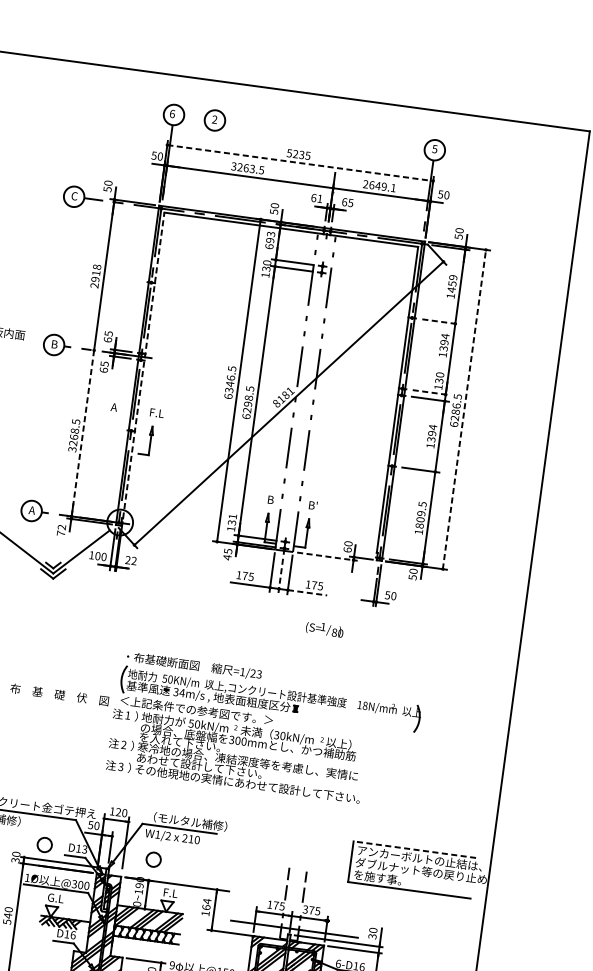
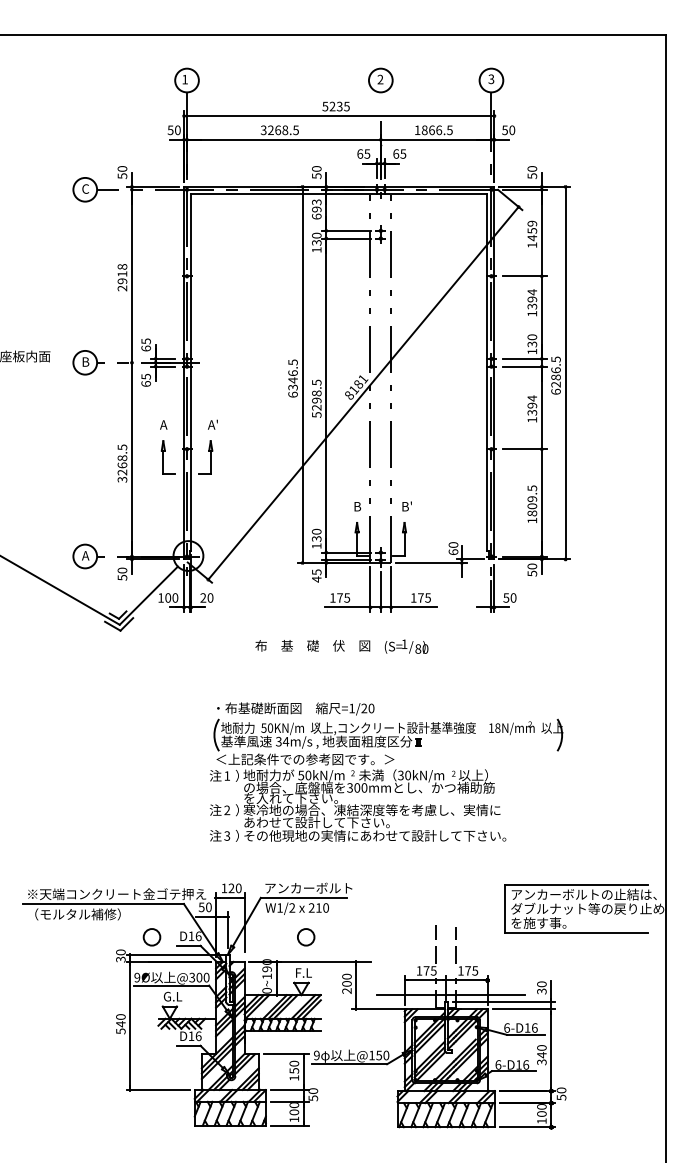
text: (172, 113) -> (185, 79), 6 -> 1
part: (214, 120) -> (380, 80), moved
text: (435, 148) -> (491, 78), 5 -> 3
line: (300, 163) -> (339, 116), dashed -> solid
text: (252, 168) -> (285, 129), 3263.5 -> 3268.5
text: (379, 186) -> (433, 130), 2649.1 -> 1866.5
text: (320, 198) -> (367, 153), 61 -> 65
line: (440, 321) -> (524, 276), dashed -> solid
line: (144, 364) -> (191, 371), dashed -> solid
line: (430, 392) -> (524, 358), dashed -> solid
line: (464, 408) -> (565, 372), dashed -> solid
text: (156, 412) -> (213, 424), F.L -> A'
text: (246, 416) -> (316, 414), 6298.5 -> 5298.5
line: (82, 433) -> (131, 459), dashed -> solid
part: (113, 435) -> (167, 457), added
text: (232, 516) -> (316, 531), 131 -> 130
text: (61, 529) -> (122, 573), 72 -> 50
line: (327, 557) -> (431, 563), dashed -> solid
text: (134, 560) -> (210, 597), 22 -> 20
line: (280, 576) -> (380, 592), dashed -> solid
line: (307, 592) -> (414, 607), dashed -> solid
text: (324, 629) -> (406, 646), moved
text: (259, 674) -> (371, 708), =1/23 -> =1/20
text: (59, 694) -> (312, 645), moved
text: (187, 821) -> (311, 888), （モルタル補修） -> アンカーボルト
text: (84, 849) -> (198, 936), D13 -> D16
line: (414, 849) -> (576, 885), dashed -> solid
circle: (153, 859) -> (306, 937), moved
text: (27, 877) -> (137, 977), 1Ø -> 9Ø
text: (206, 907) -> (346, 983), 164 -> 200
text: (305, 909) -> (460, 970), 375 -> 175

